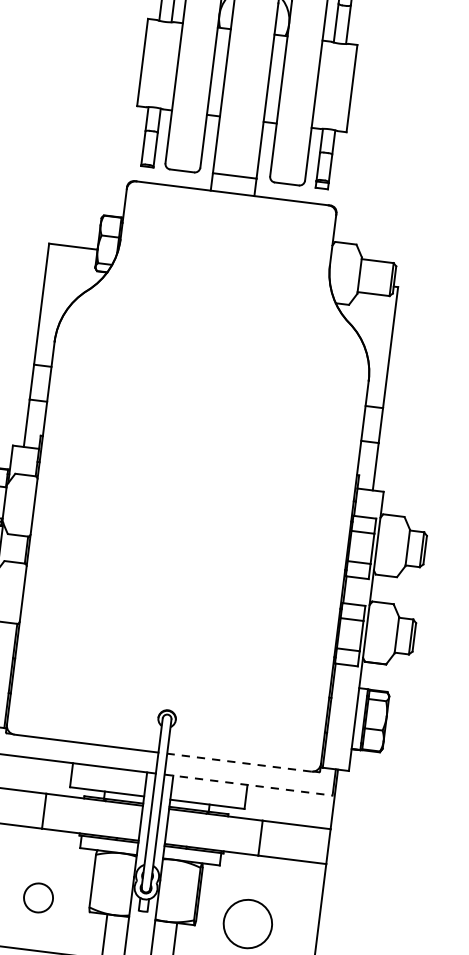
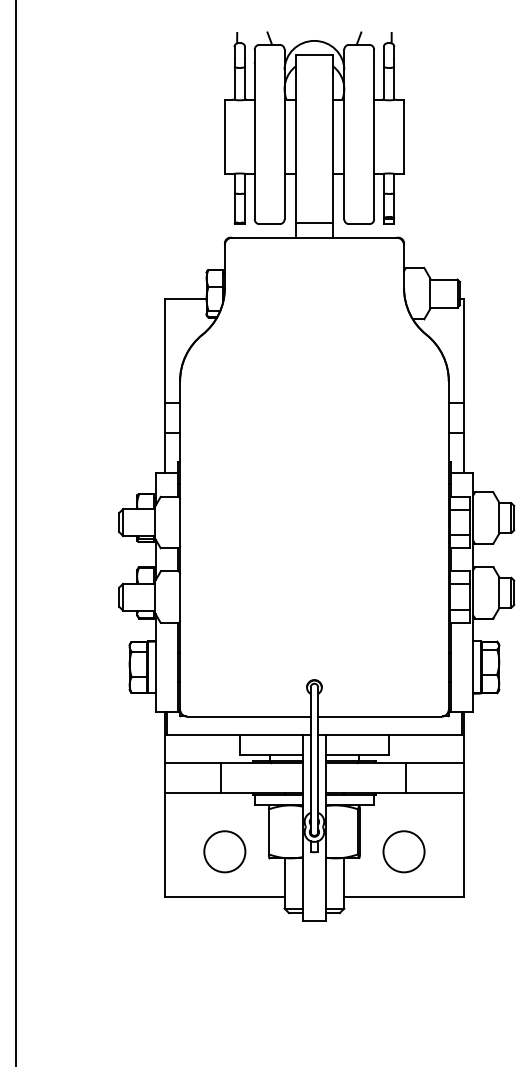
line: (238, 762) -> (379, 716), dashed -> solid
line: (249, 784) -> (390, 734), dashed -> solid
circle: (38, 897) -> (224, 851), size x1.67

